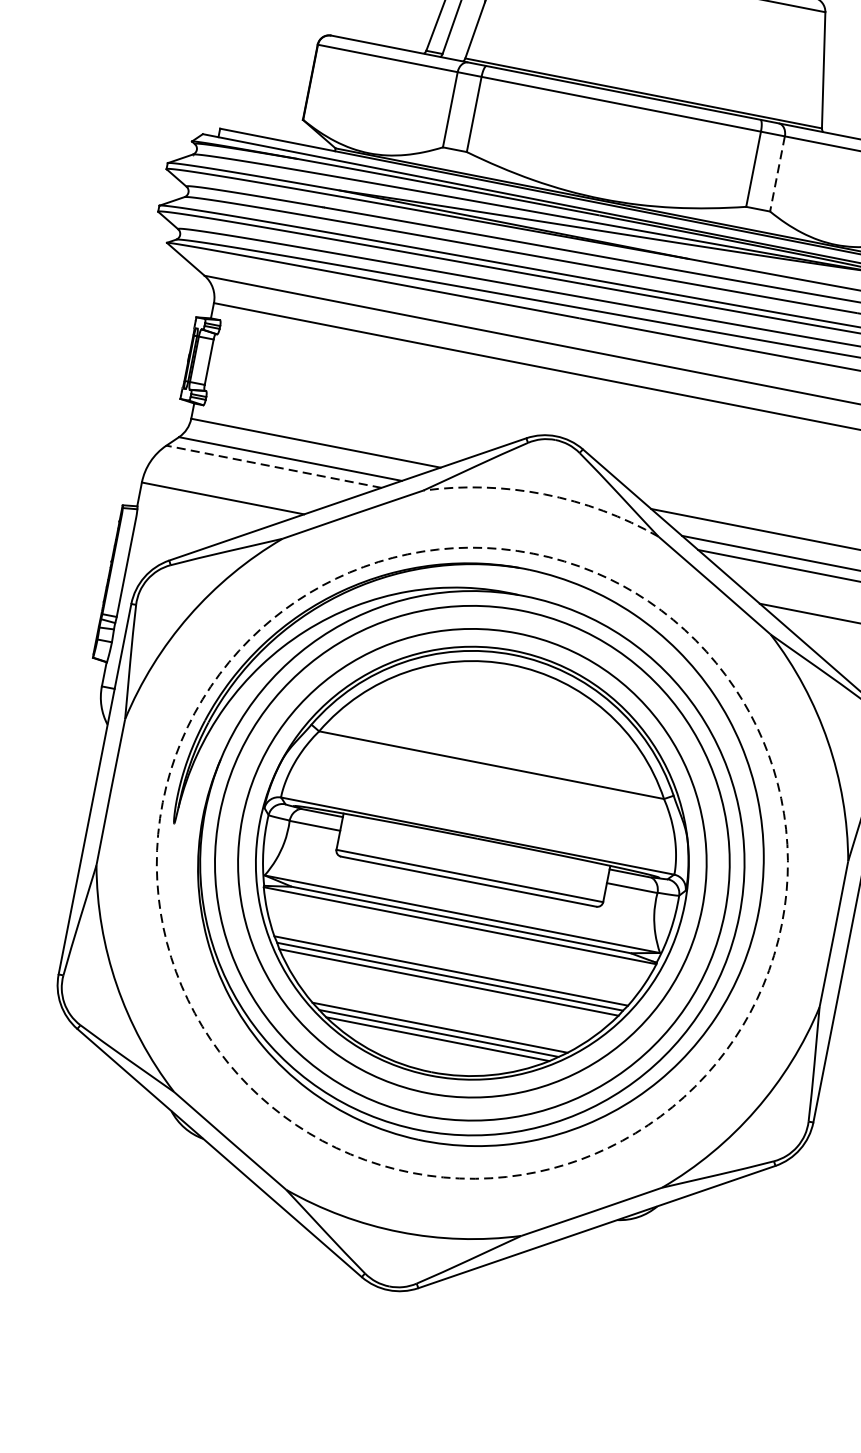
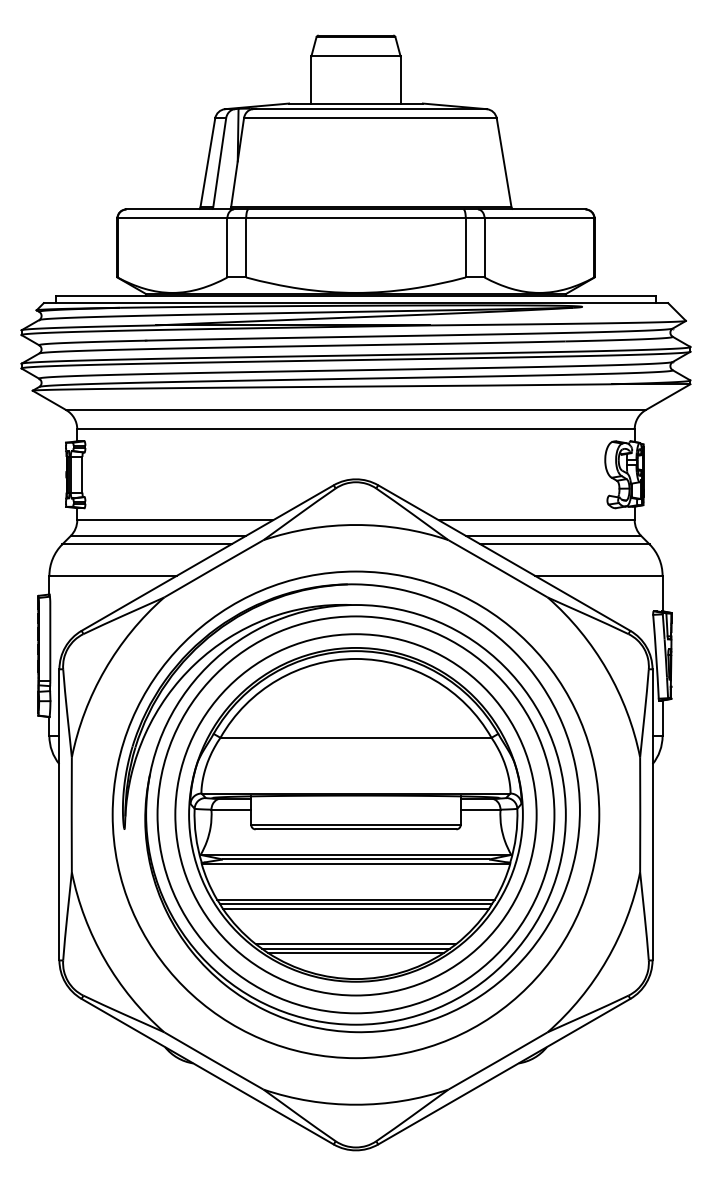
line: (777, 173) -> (484, 247), dashed -> solid
line: (274, 467) -> (147, 544), dashed -> solid
arc: (543, 494) -> (355, 525), dashed -> solid
circle: (471, 862) -> (355, 814), dashed -> solid

